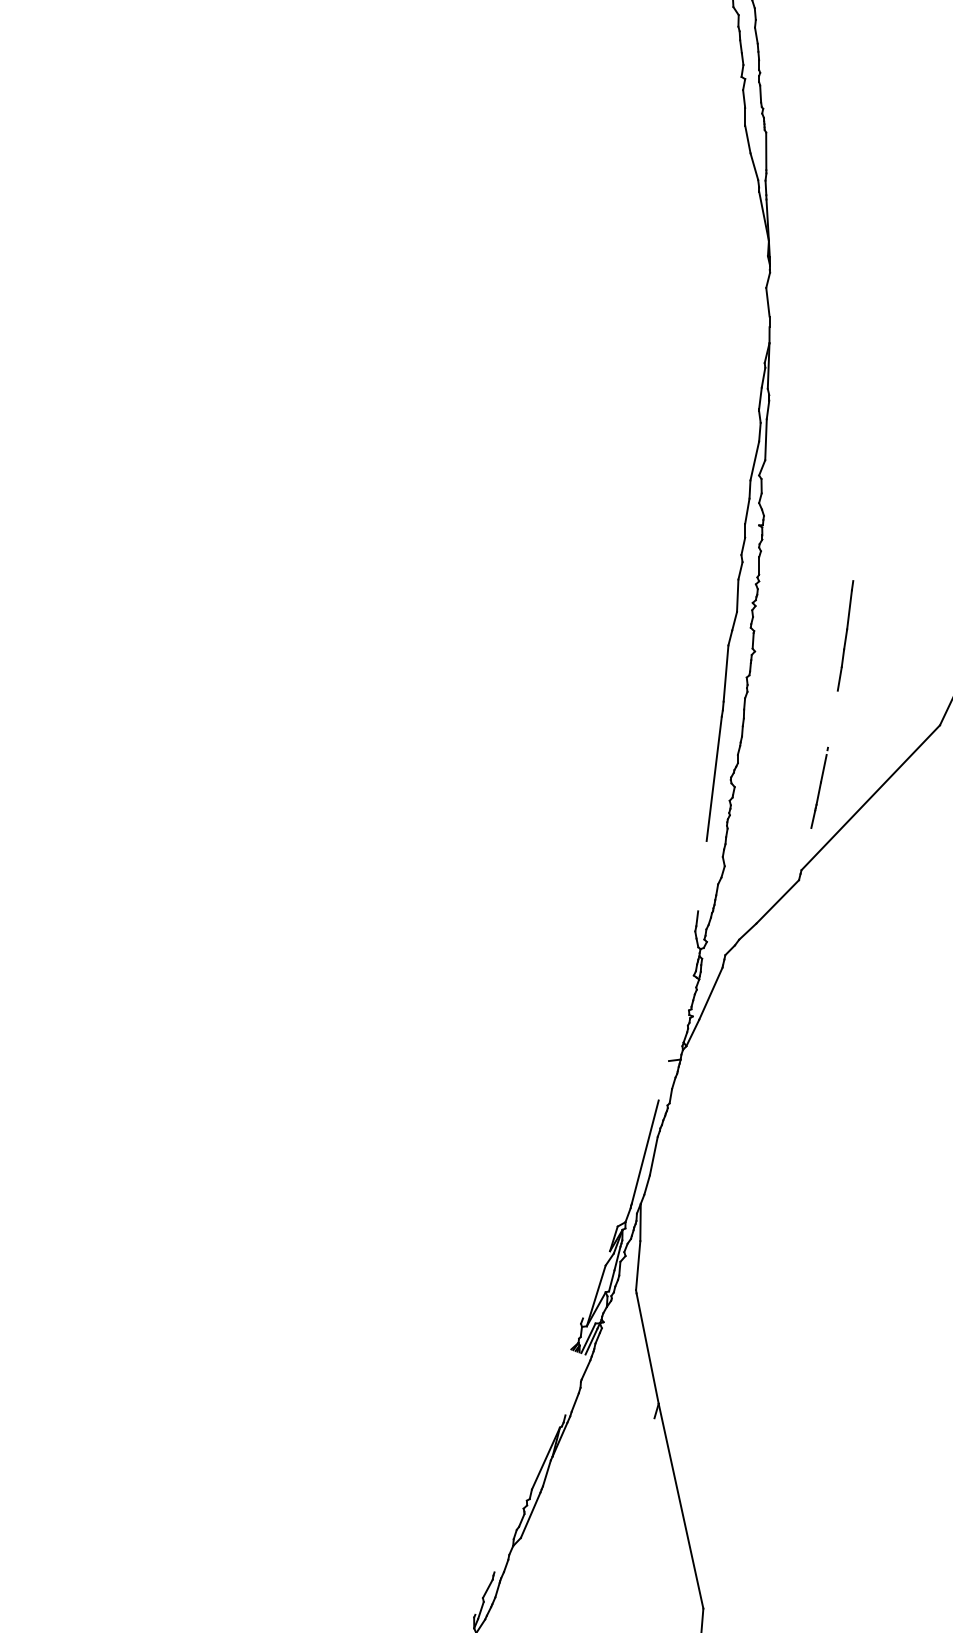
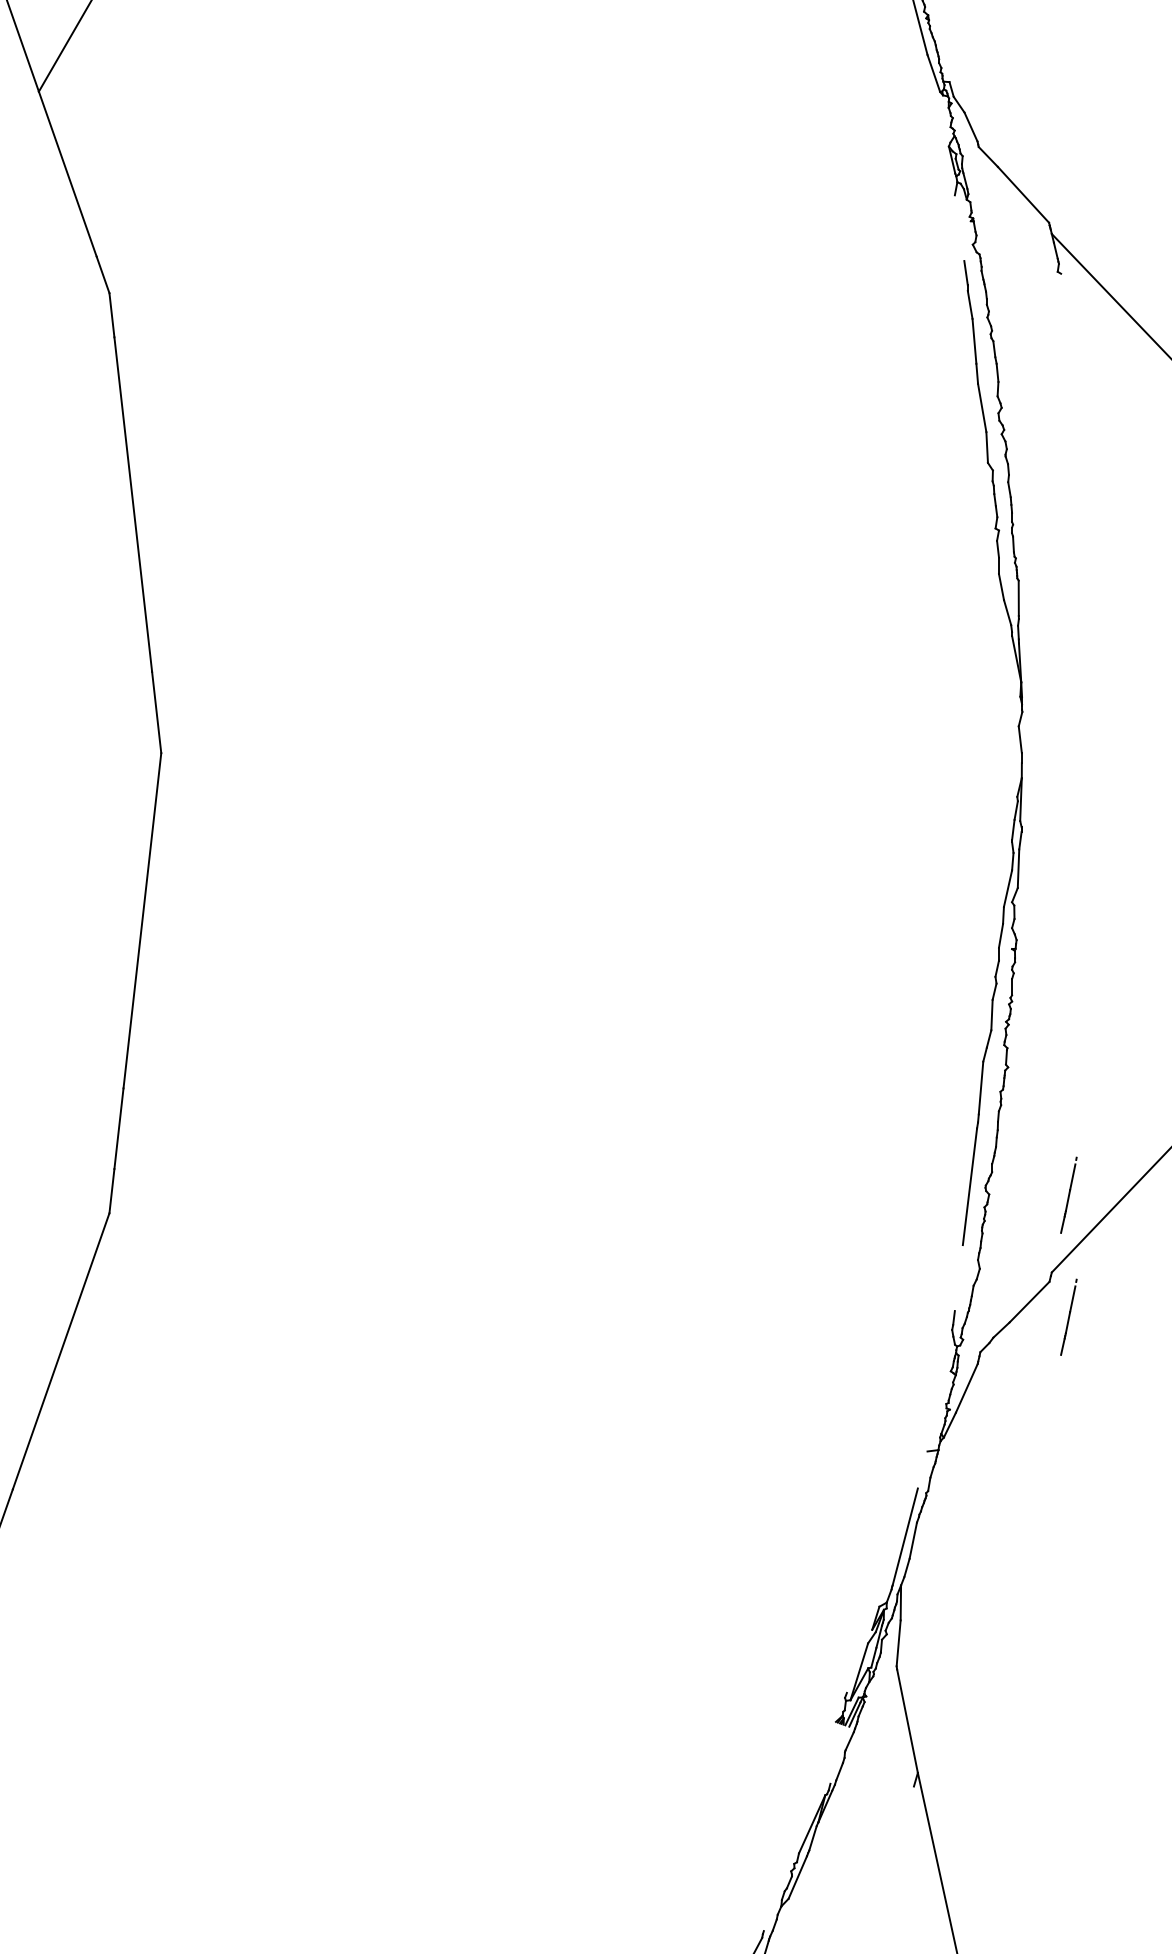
line: (844, 635) -> (1092, 1052), removed
line: (819, 917) -> (1068, 1316), added

